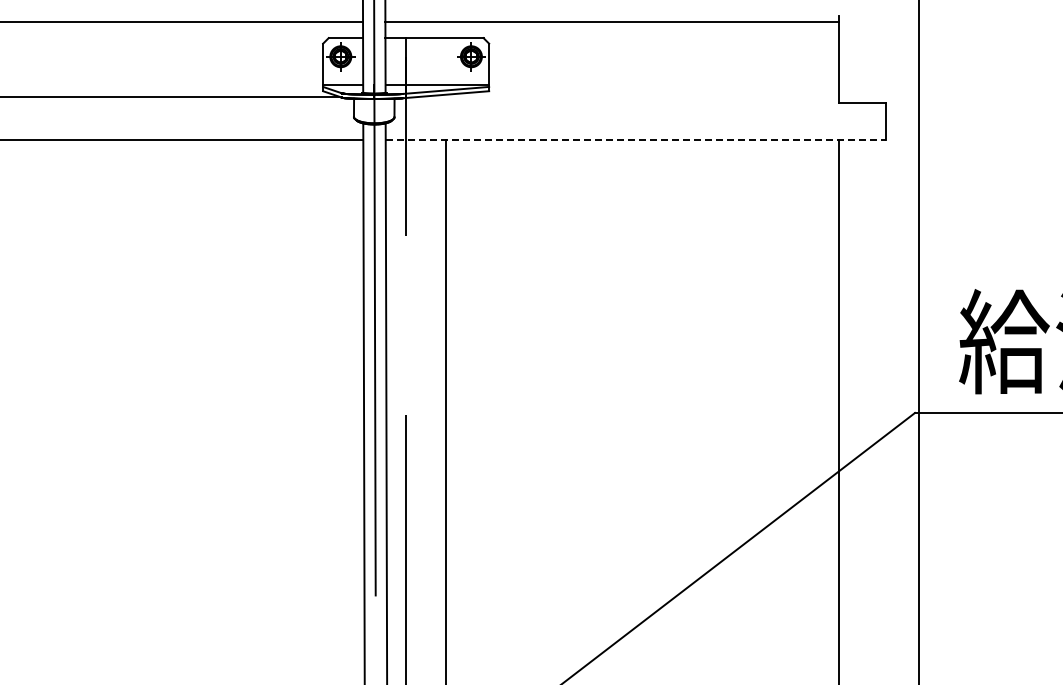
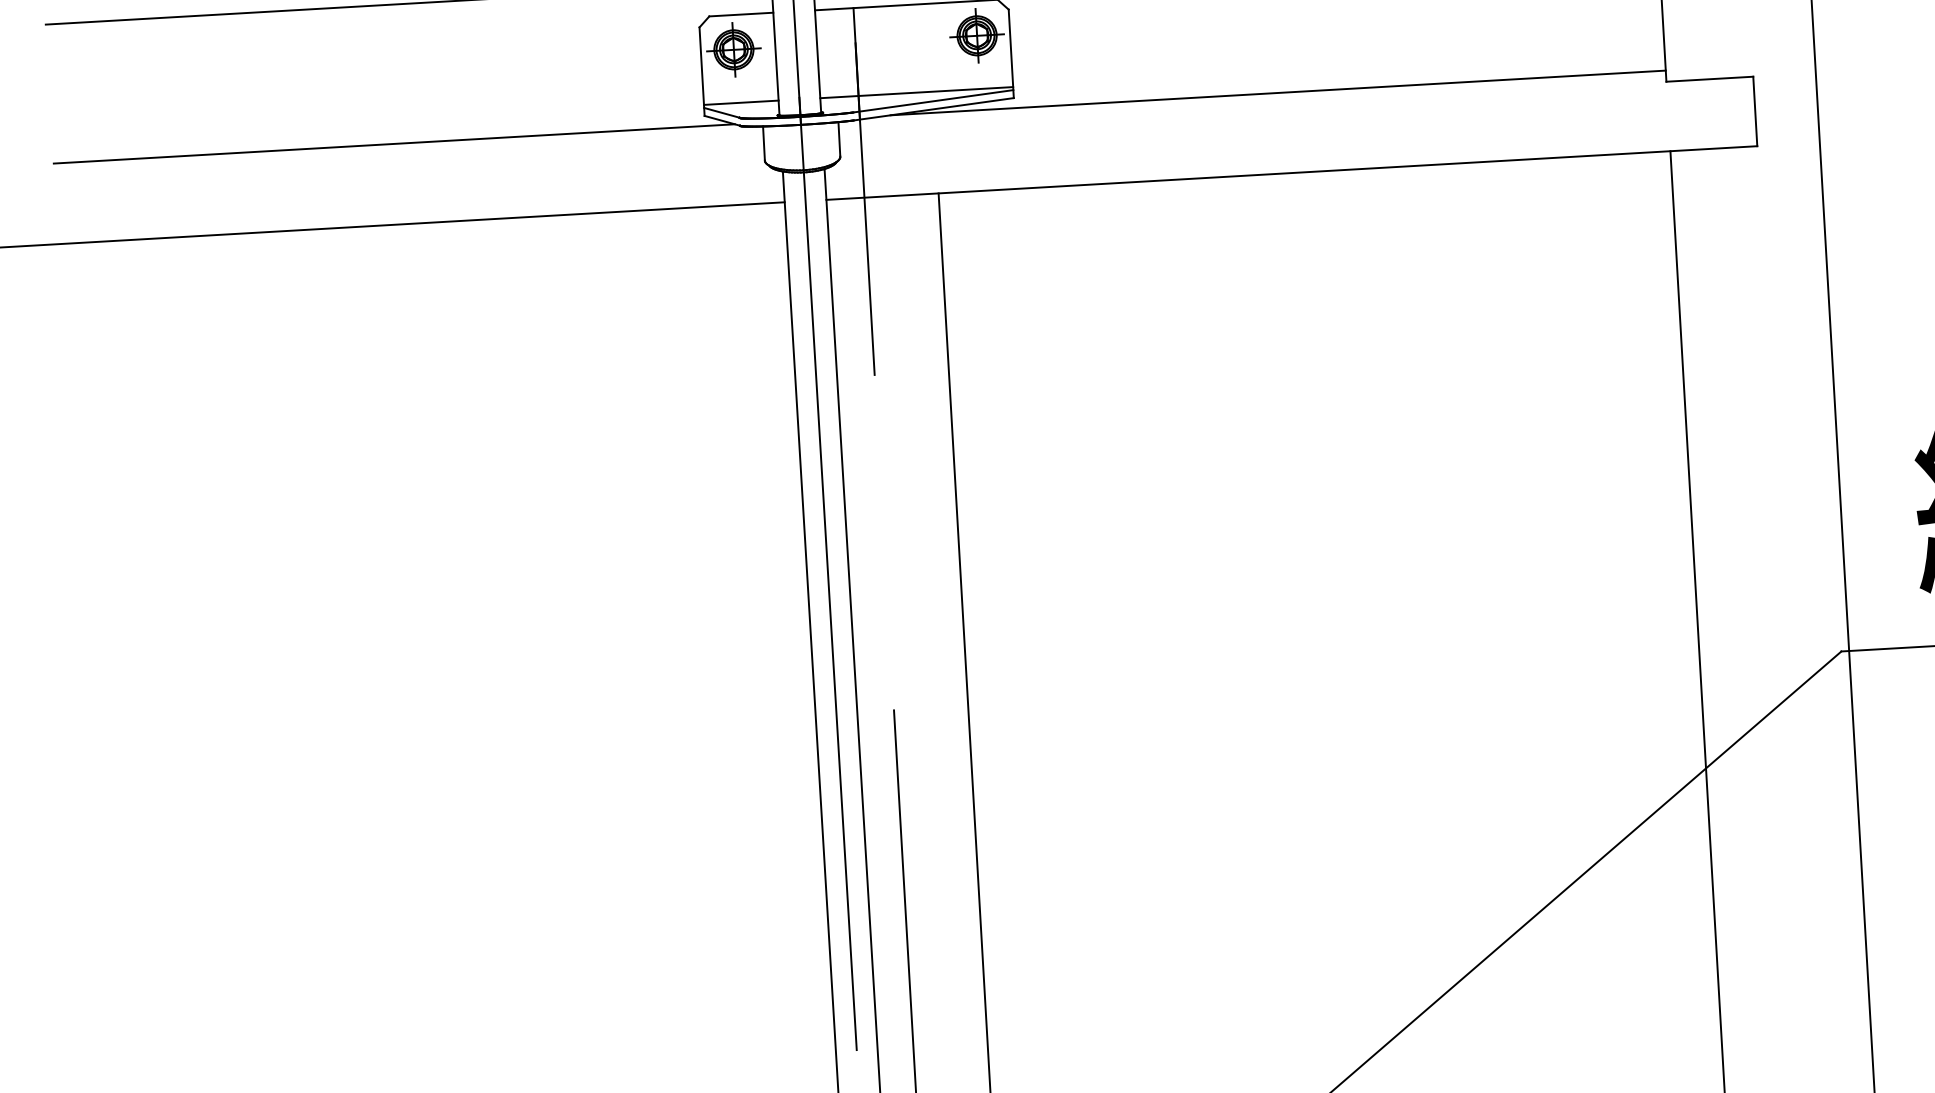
line: (630, 96) -> (1277, 92), added
line: (635, 139) -> (1291, 172), dashed -> solid

